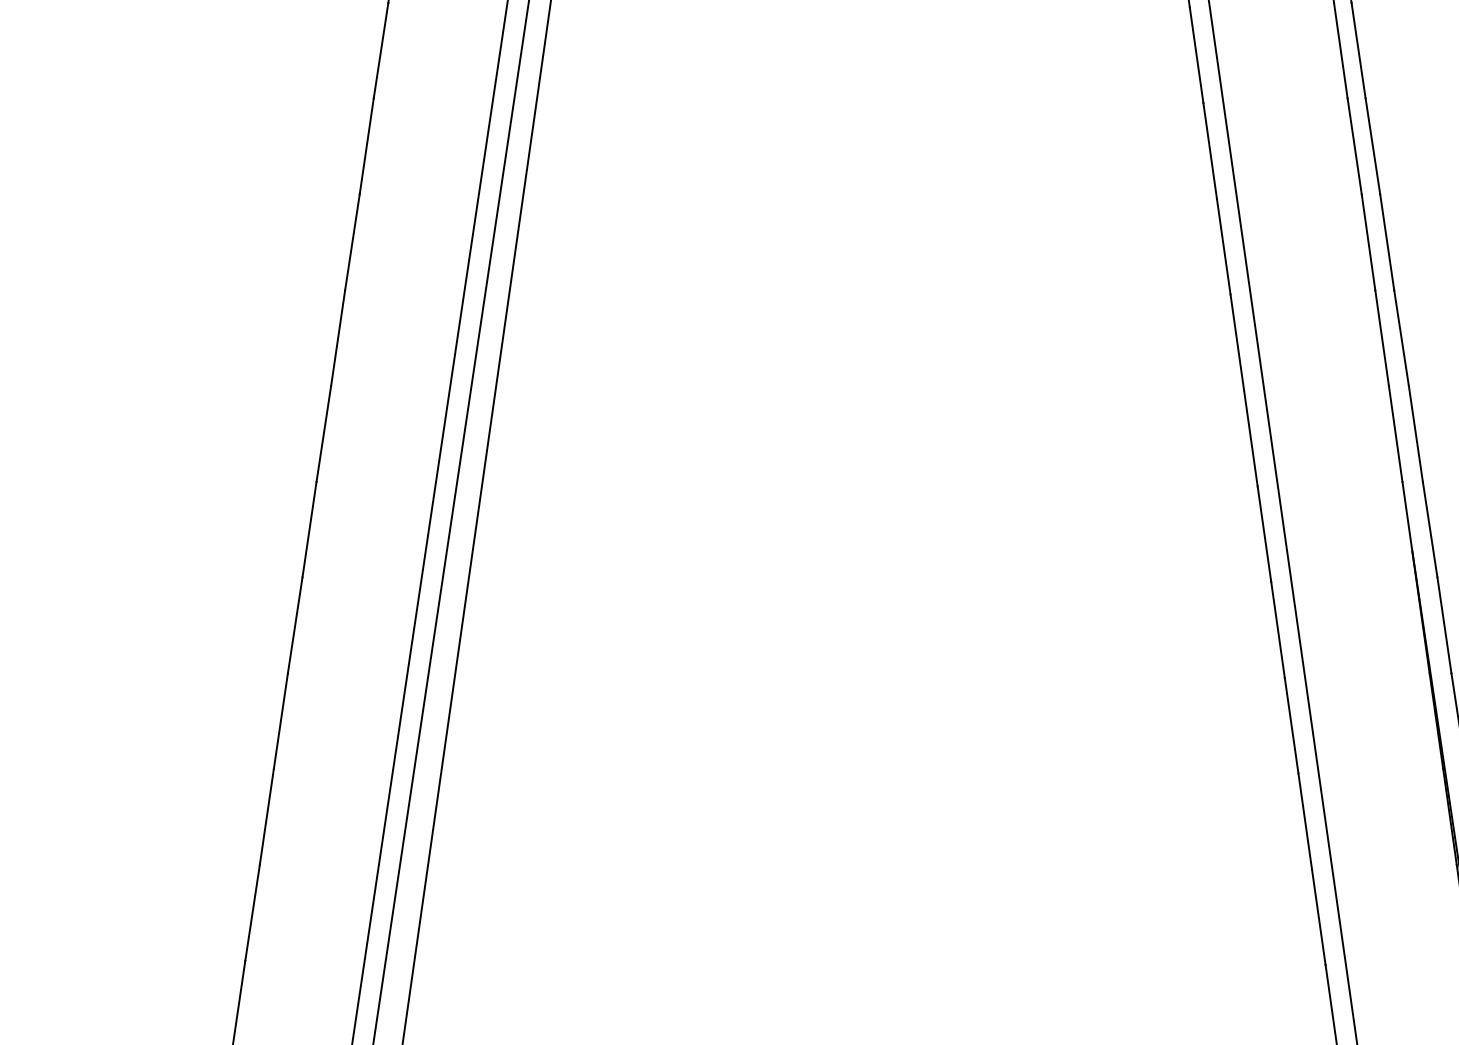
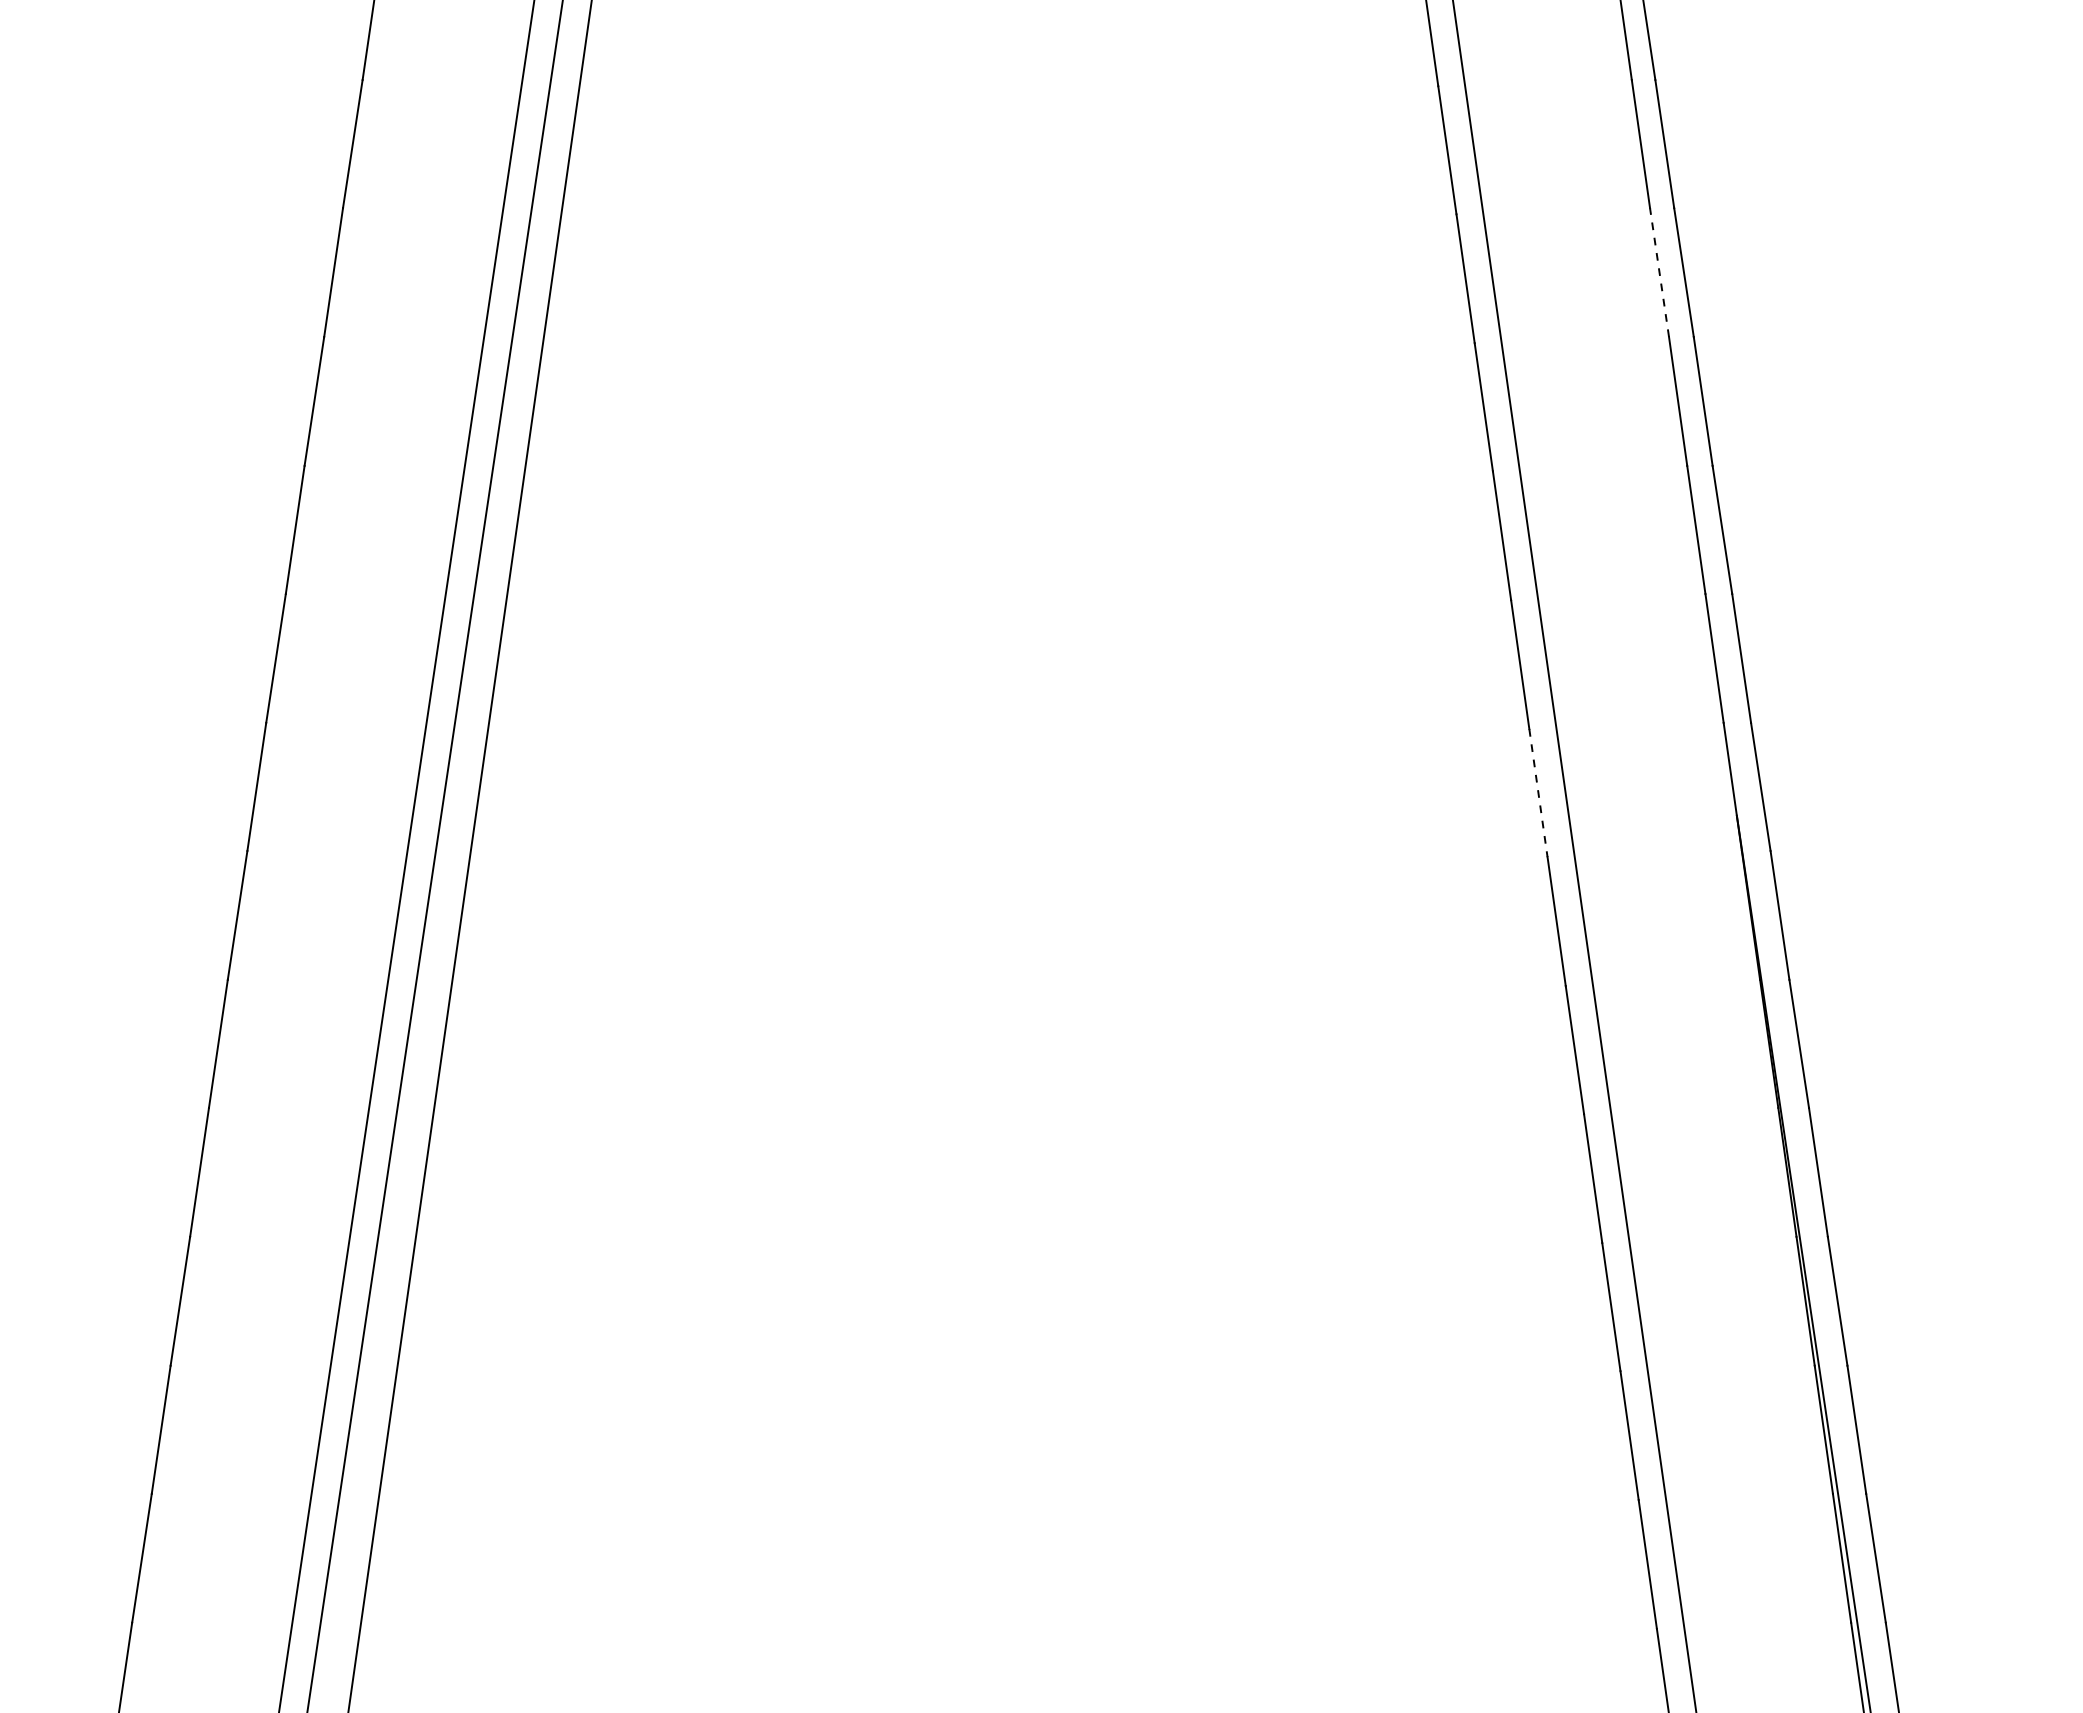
line: (1354, 146) -> (1659, 272), solid -> dashed
line: (1264, 534) -> (1538, 793), solid -> dashed

